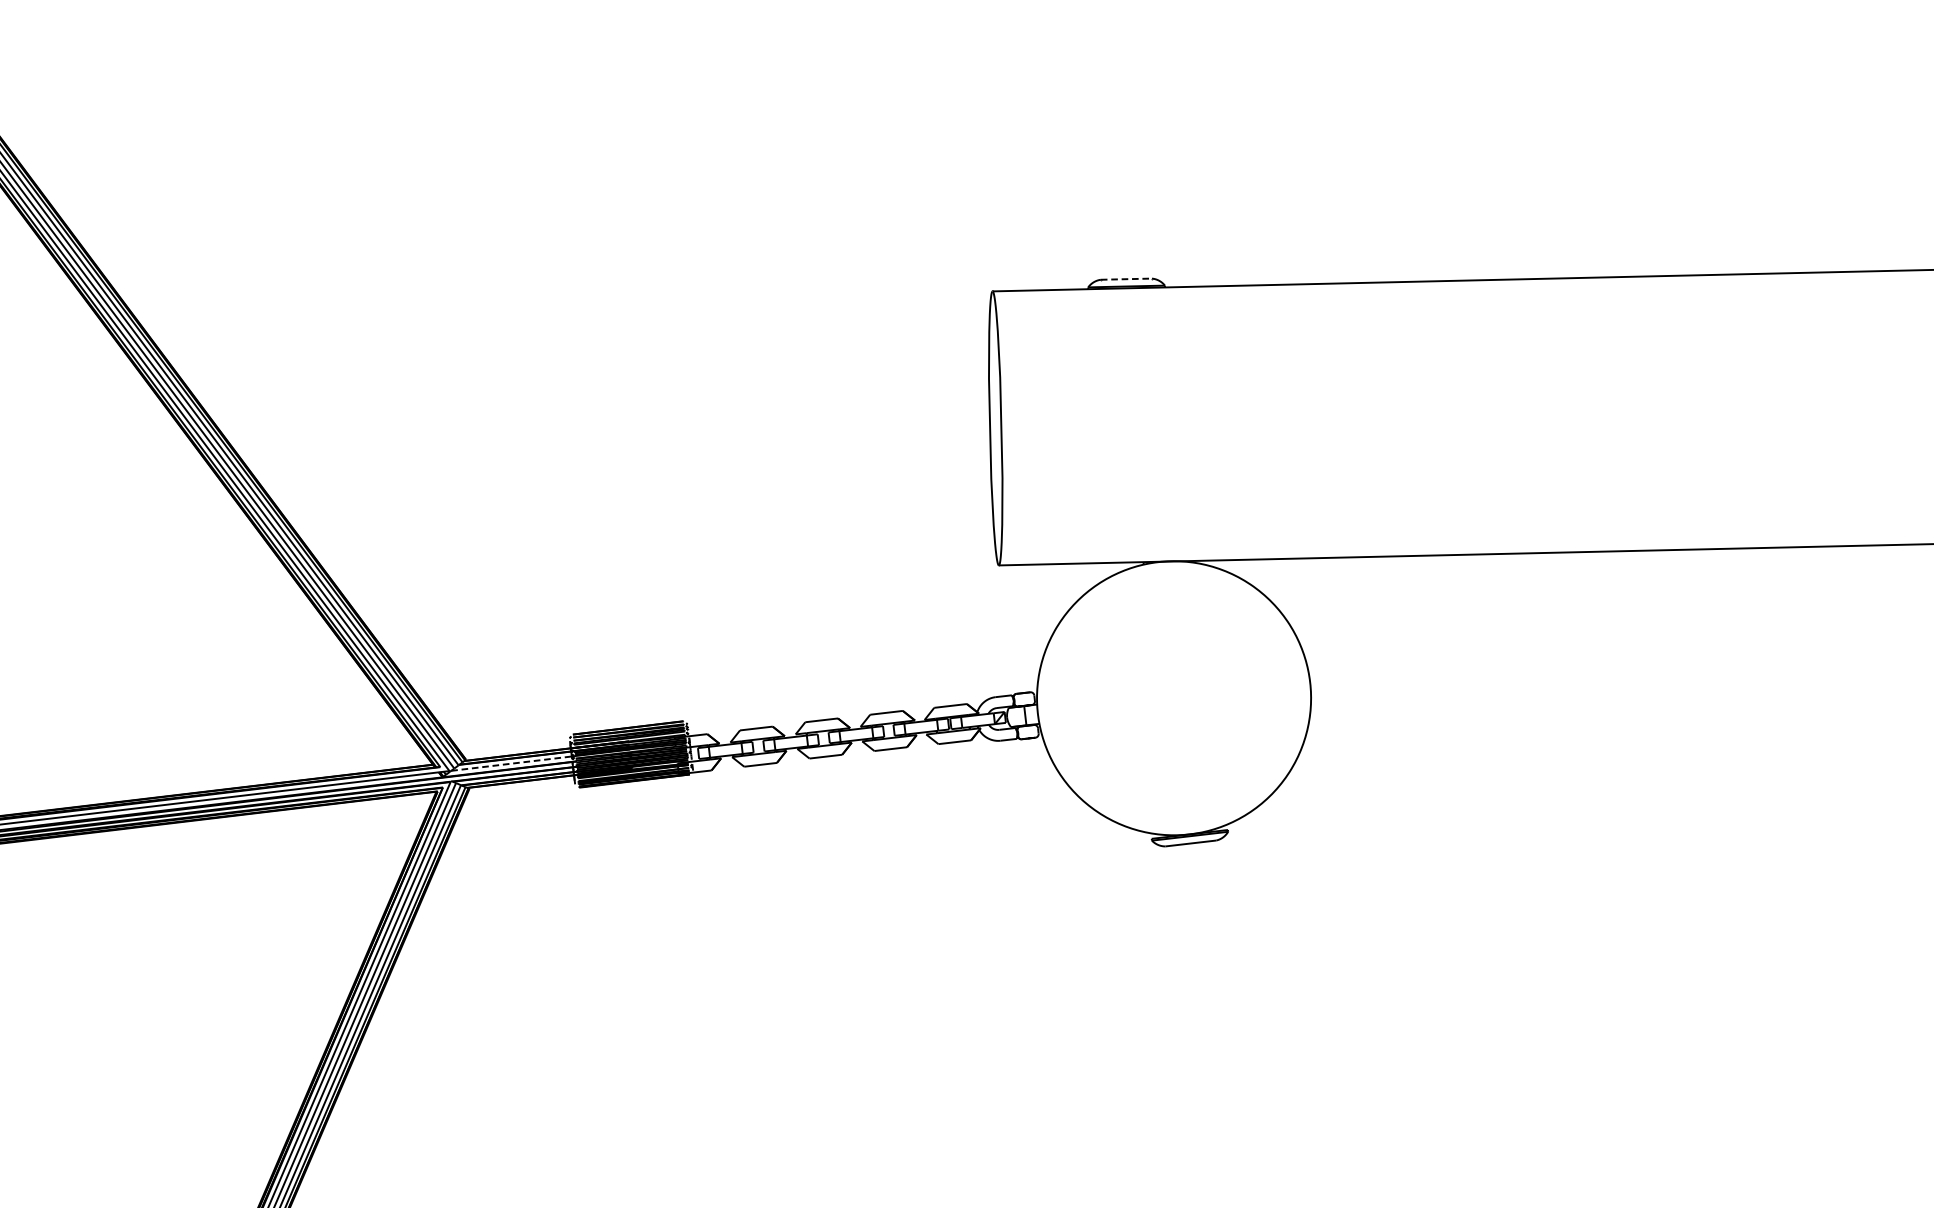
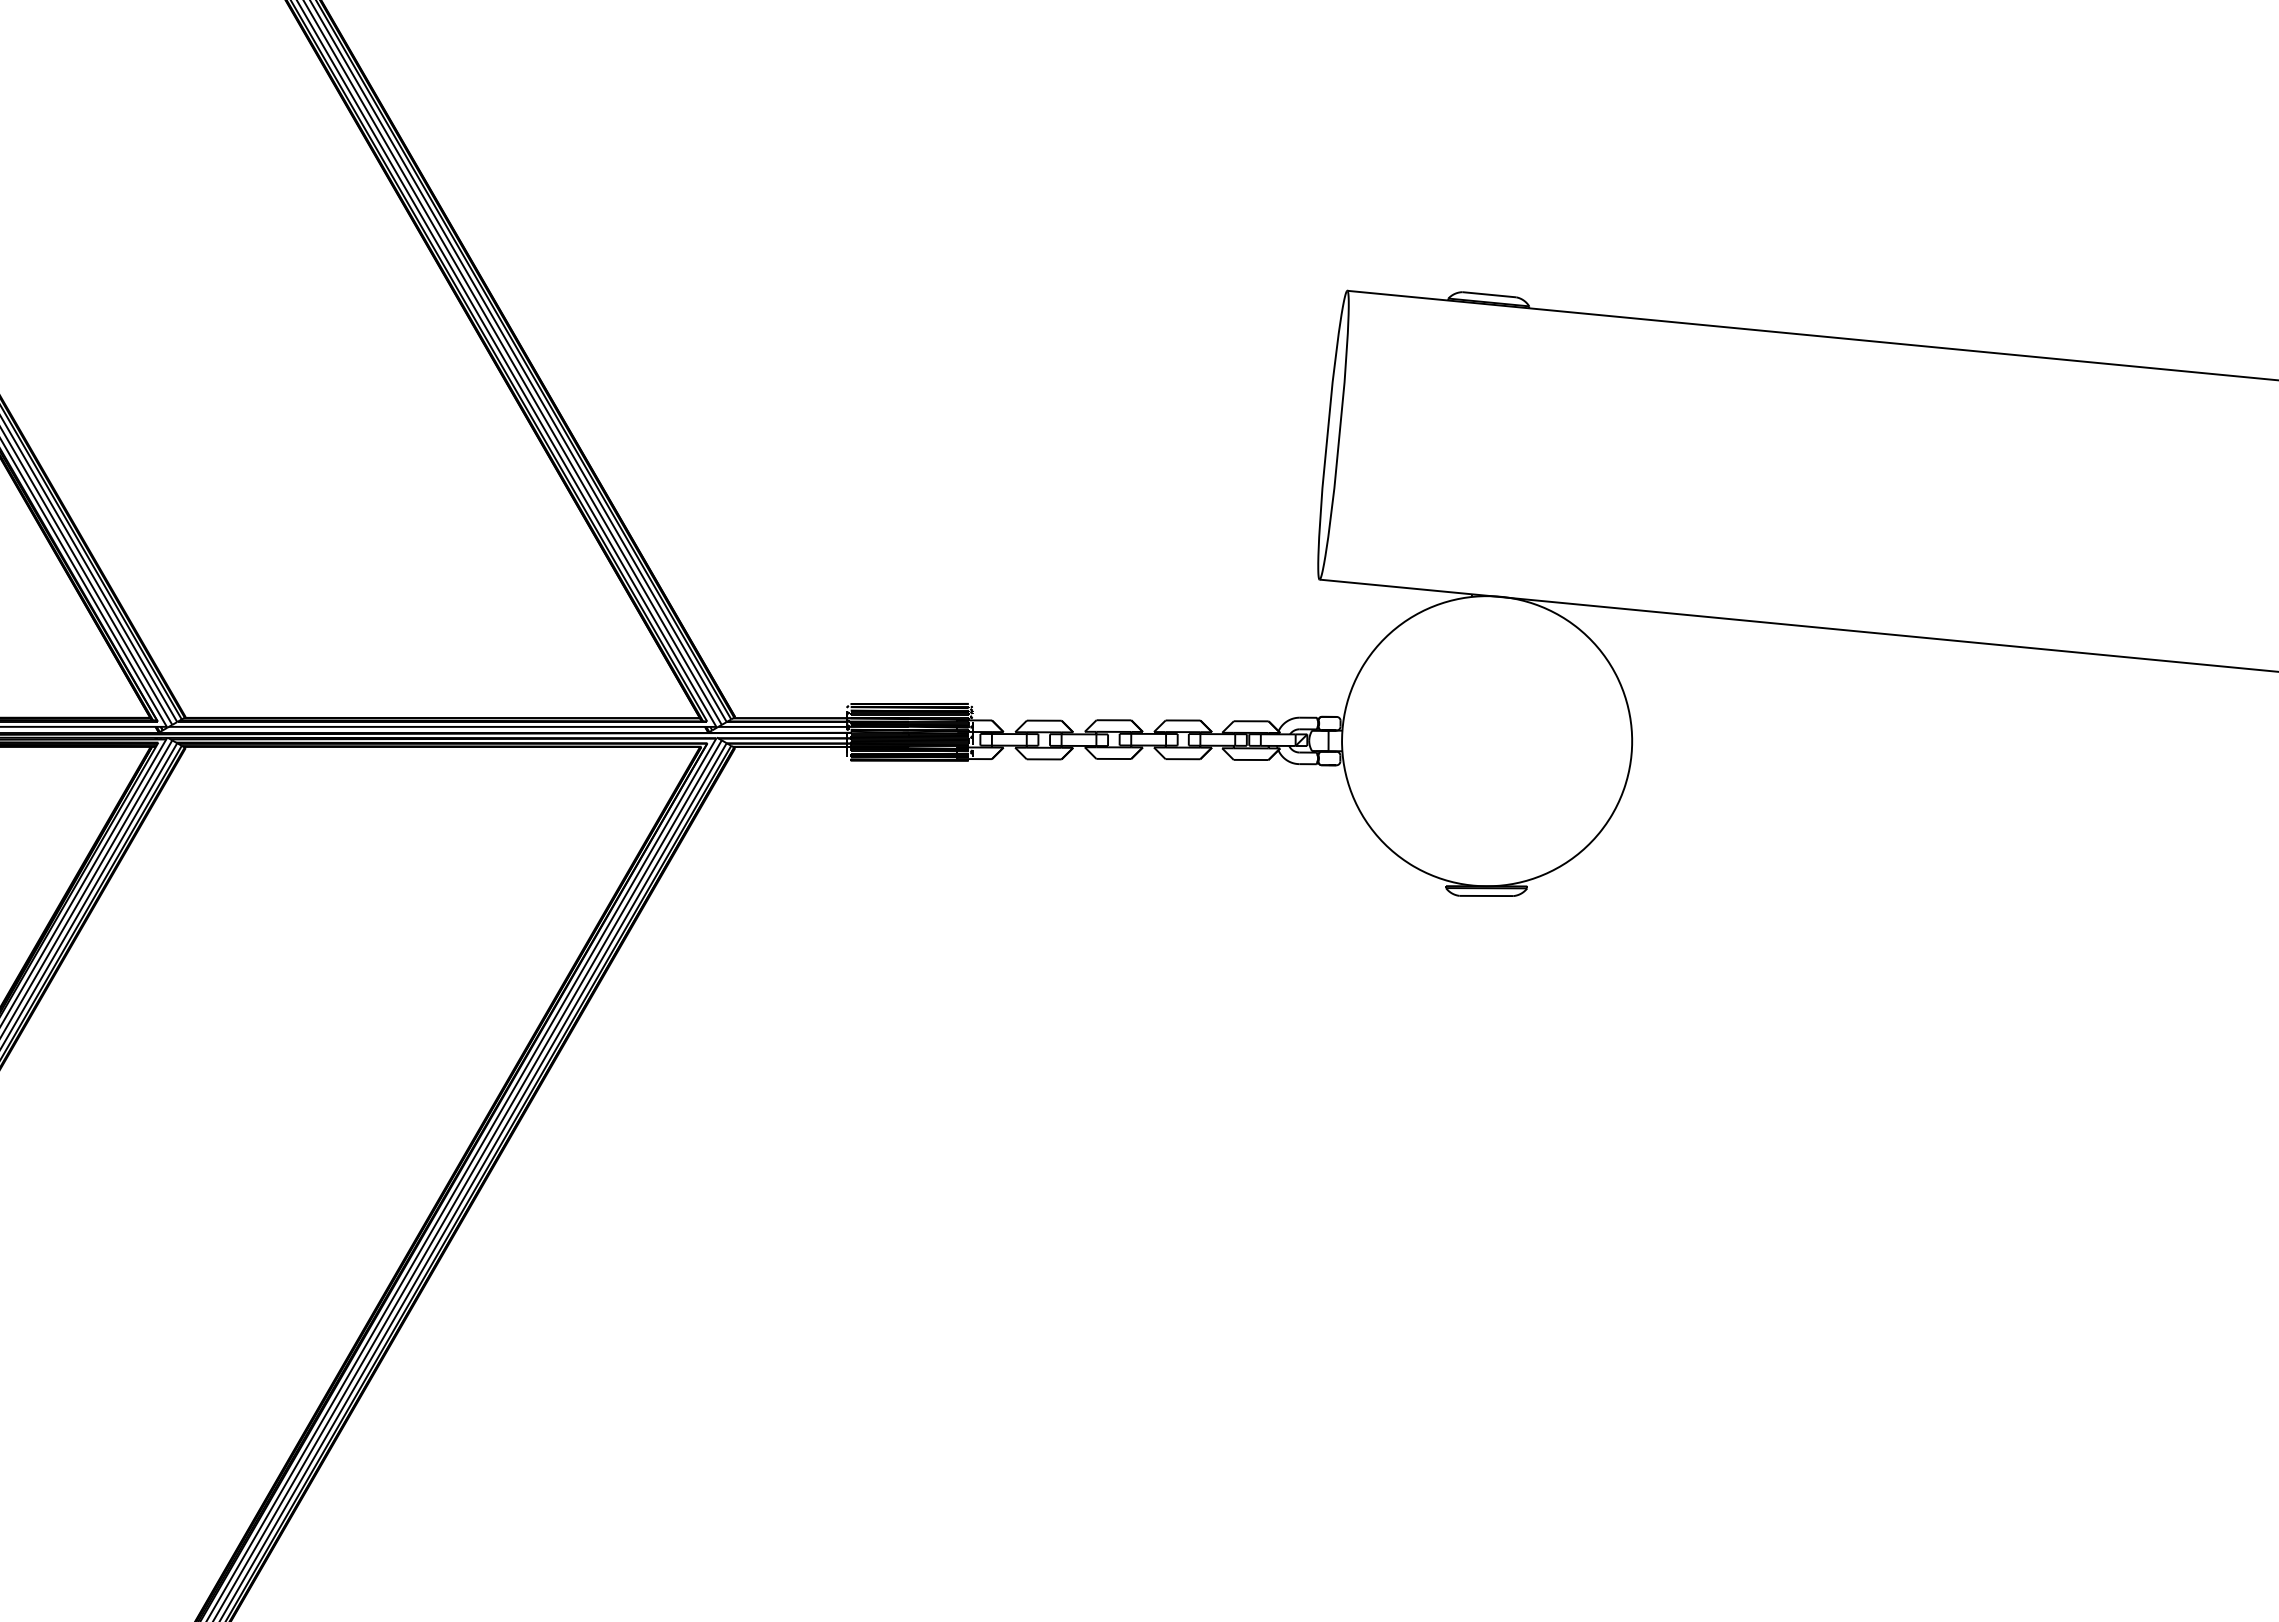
line: (1127, 278) -> (1490, 294), dashed -> solid
line: (512, 763) -> (783, 726), dashed -> solid

